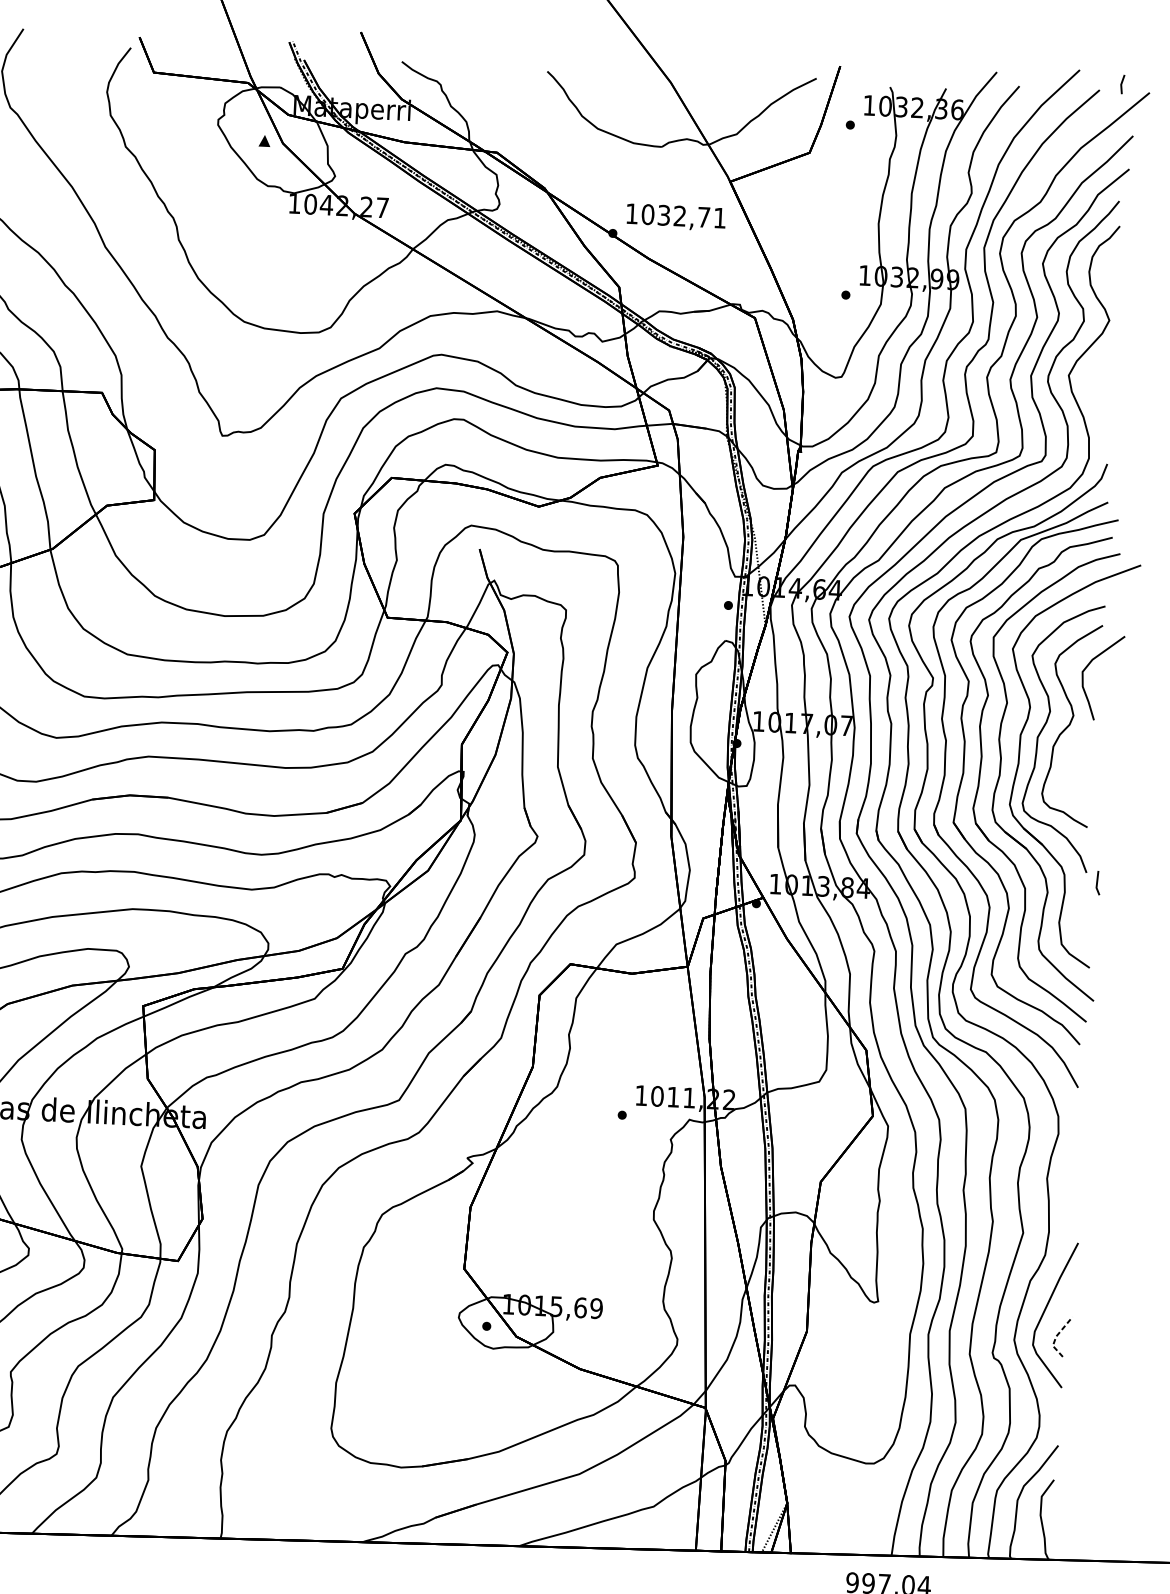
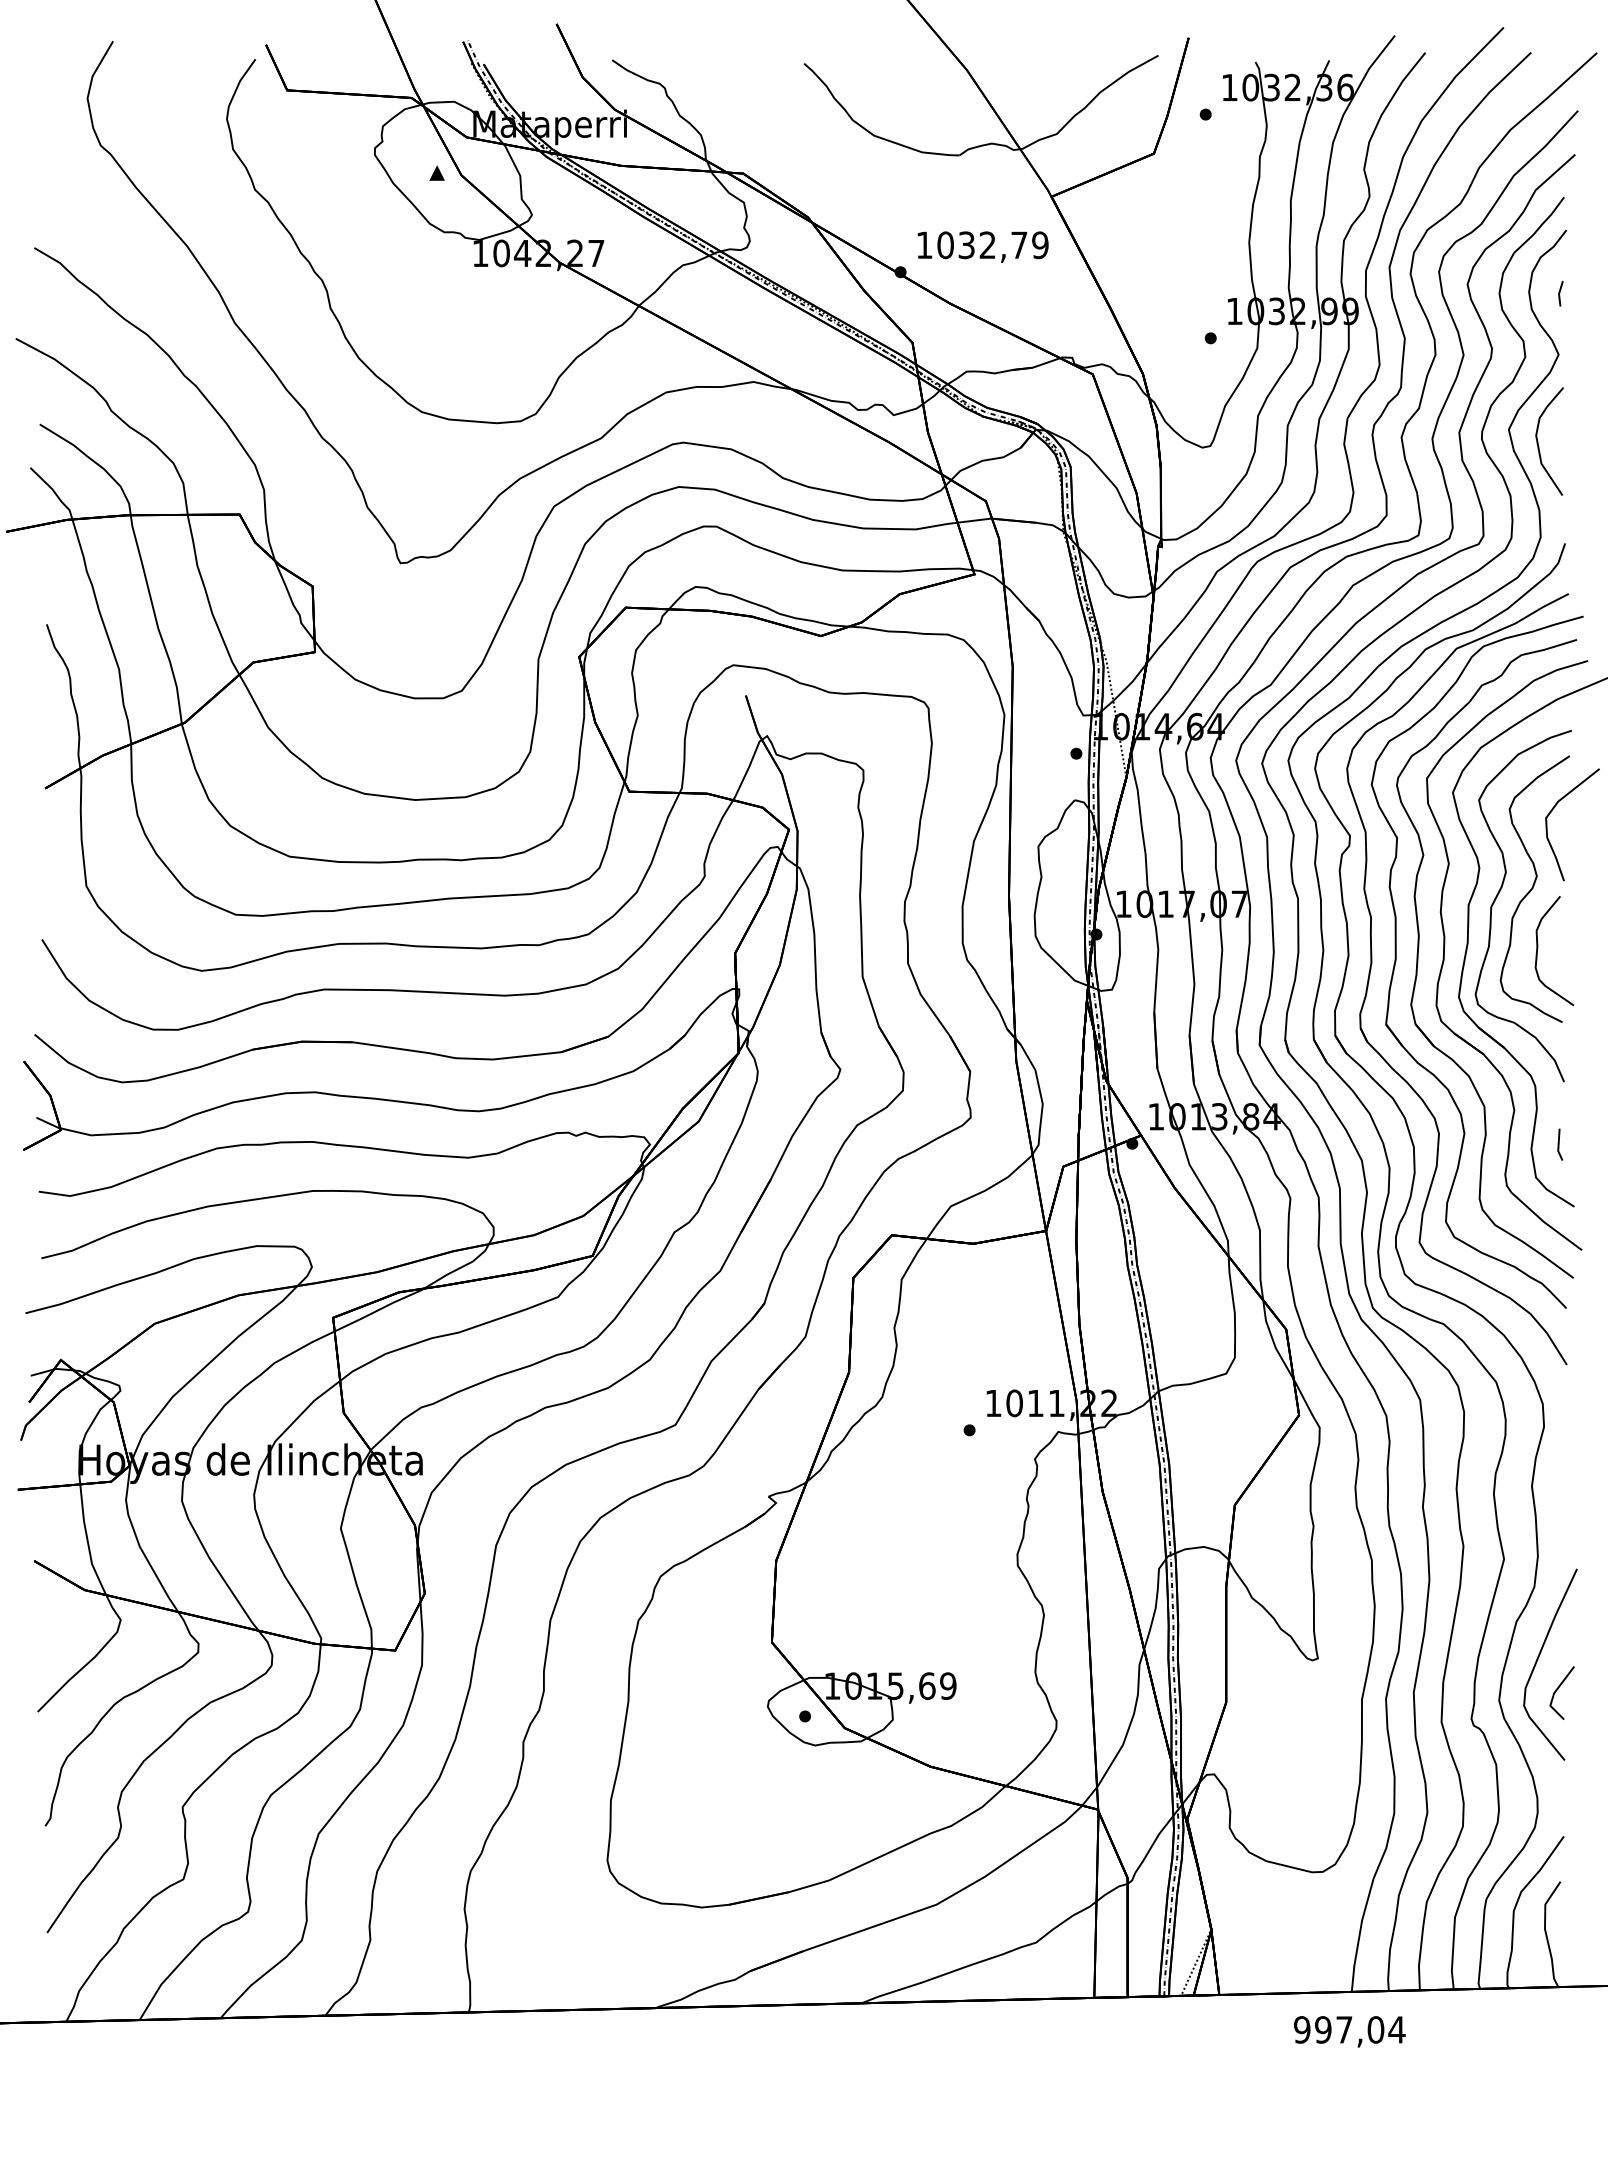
line: (1122, 84) -> (1560, 293), moved
text: (720, 218) -> (1040, 245), 1032,71 -> 1032,79
curve: (1090, 385) -> (1538, 441), added
curve: (1072, 771) -> (1538, 949), added
line: (1097, 882) -> (1559, 1144), moved
line: (1056, 1336) -> (1554, 1693), dashed -> solid

